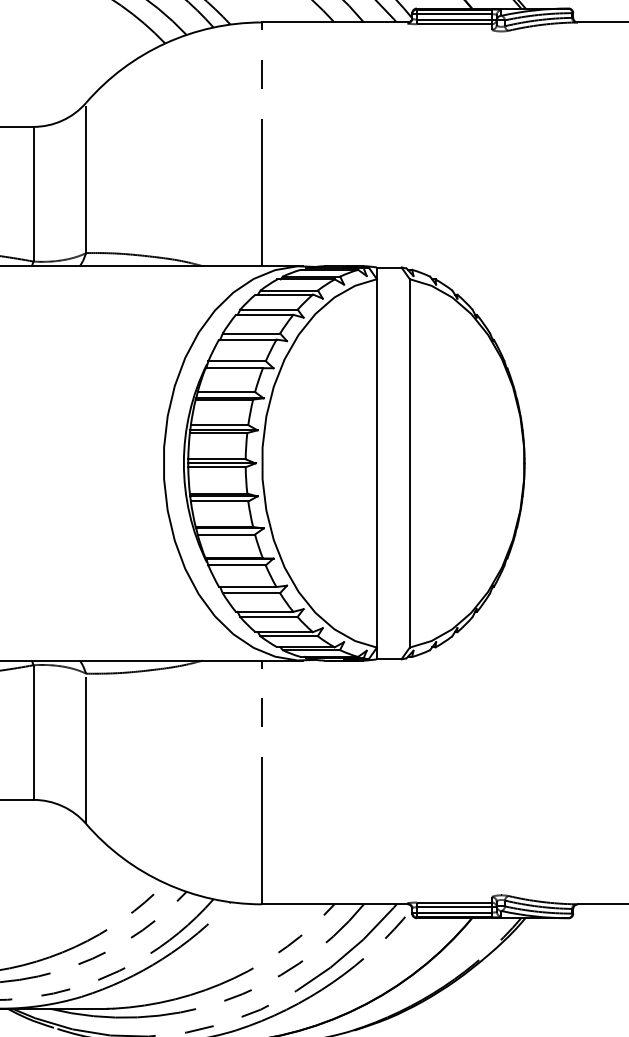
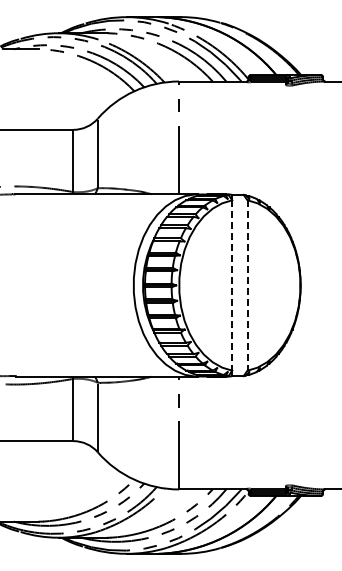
line: (377, 463) -> (232, 285), solid -> dashed
line: (409, 463) -> (247, 285), solid -> dashed

